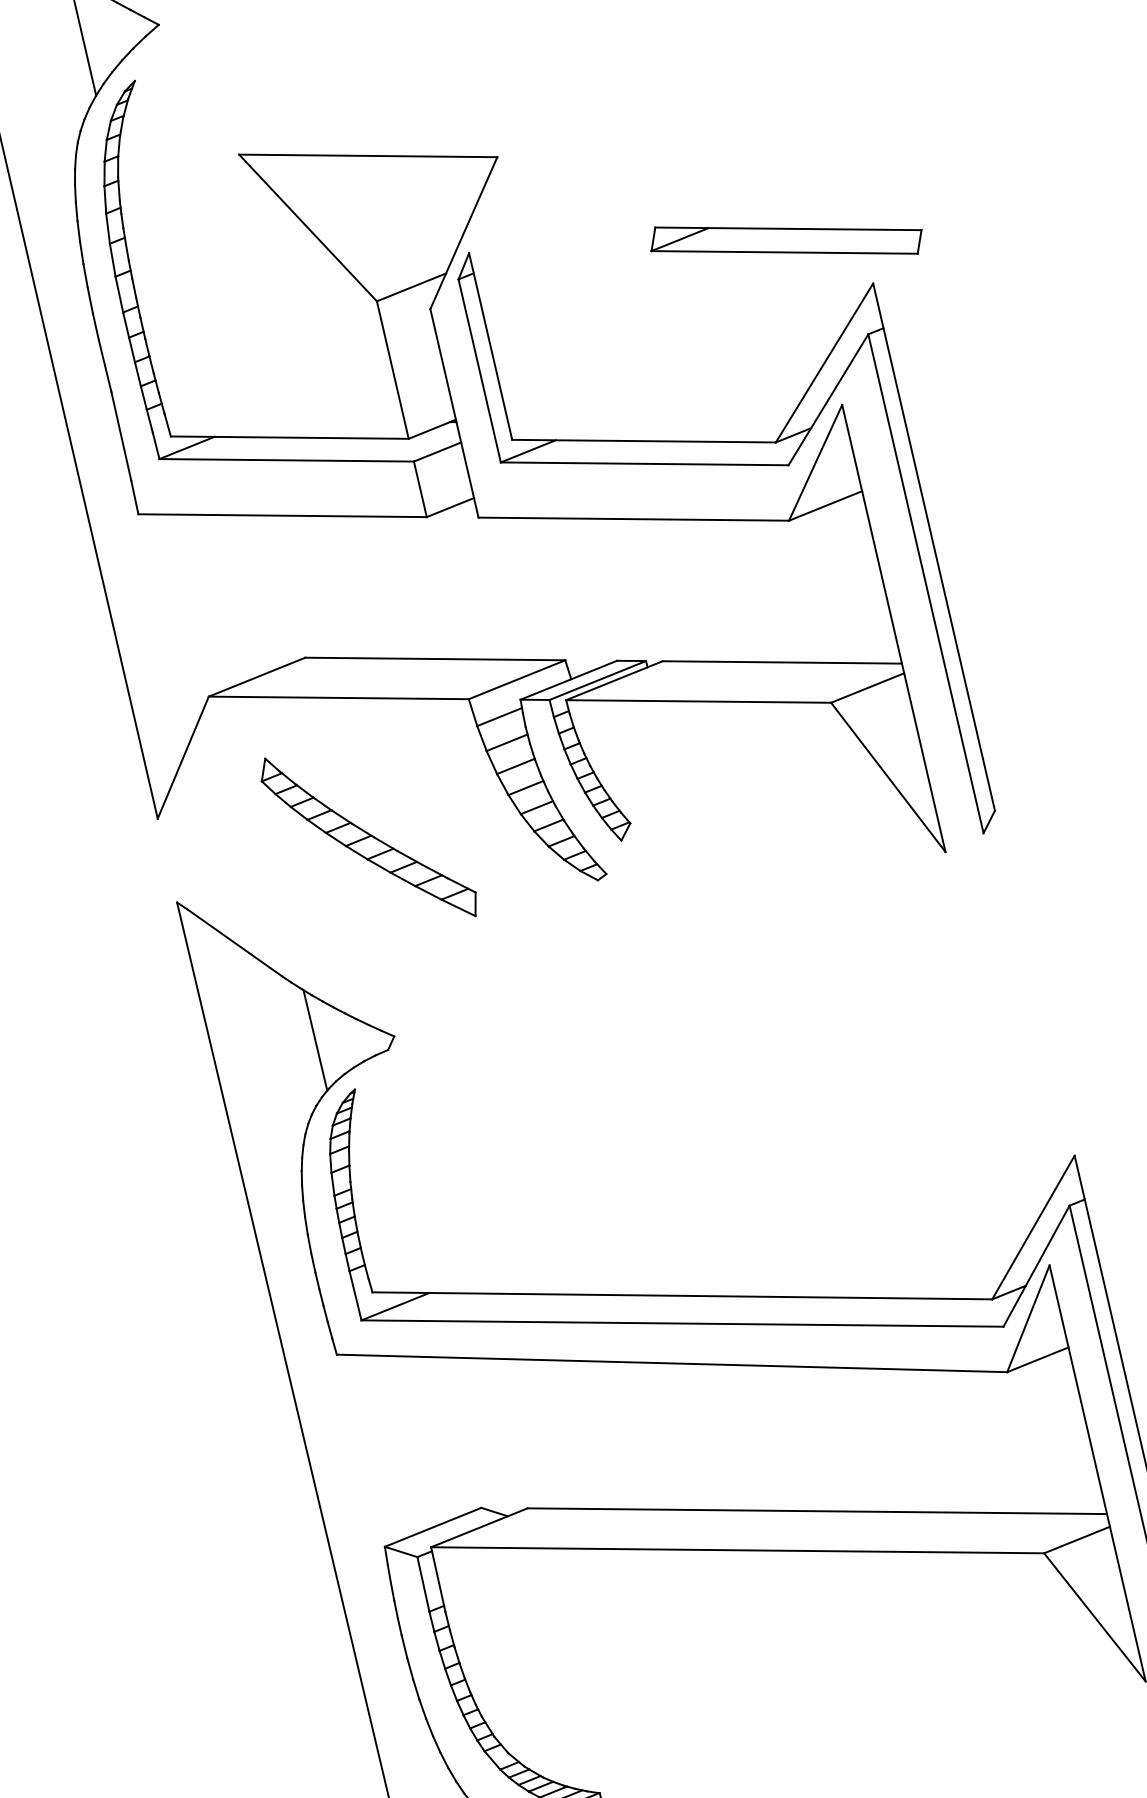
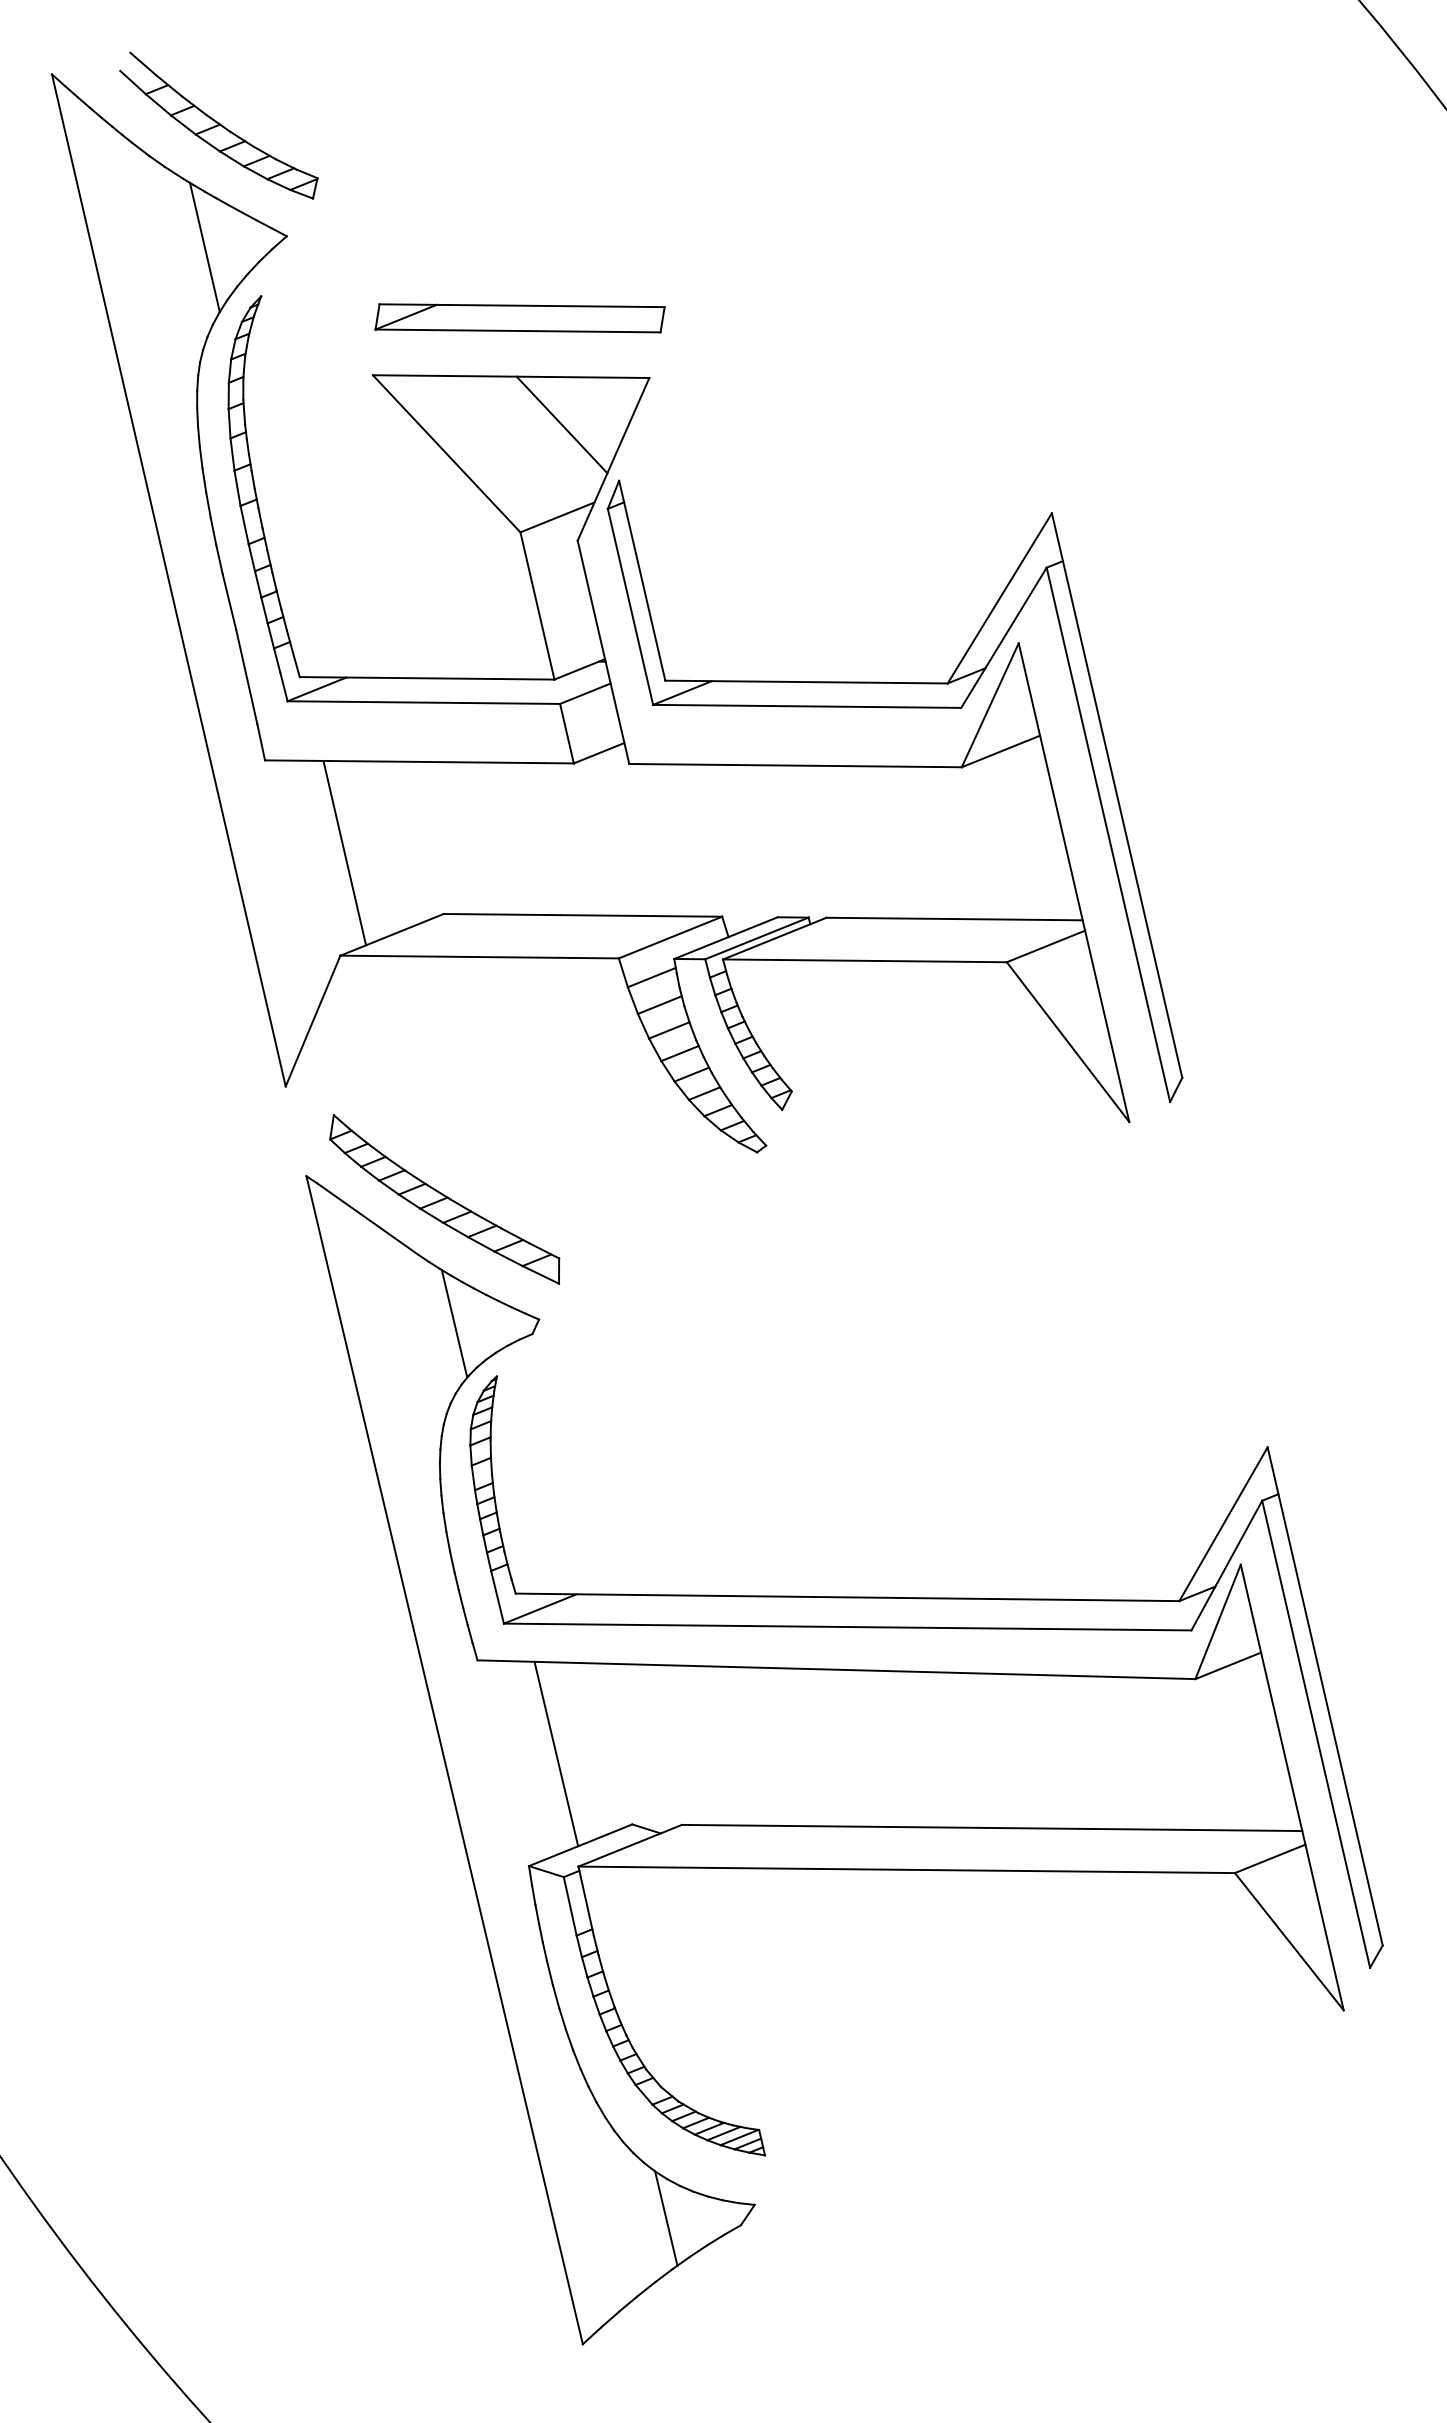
line: (415, 200) -> (561, 424), added
part: (785, 240) -> (519, 318), moved
line: (212, 600) -> (344, 852), added
part: (368, 837) -> (444, 1199), moved
line: (410, 1441) -> (556, 1753), added

